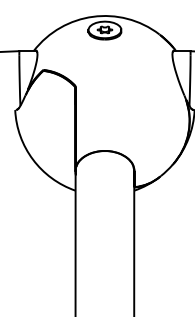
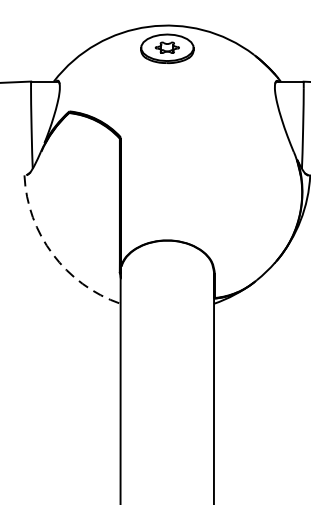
arc: (33, 159) -> (53, 254), solid -> dashed

